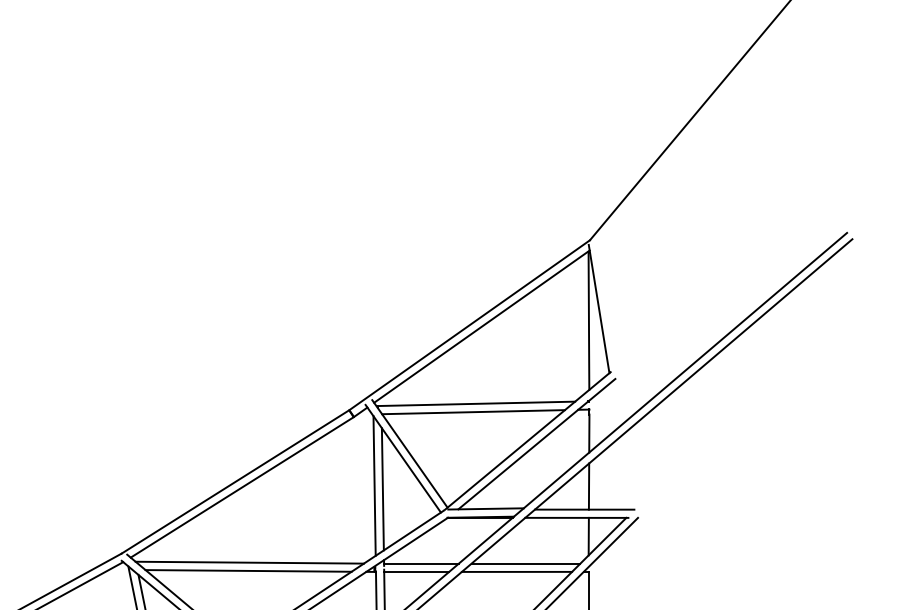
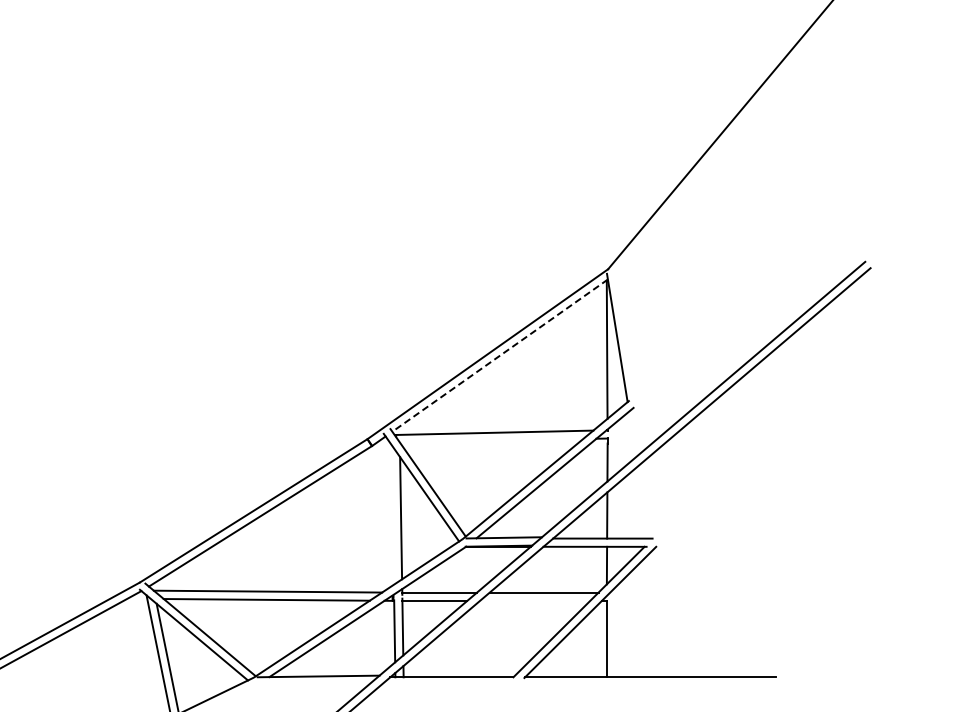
line: (482, 326) -> (500, 355), solid -> dashed
line: (473, 412) -> (491, 441), removed
line: (374, 485) -> (392, 514), removed
line: (517, 571) -> (535, 600), removed

